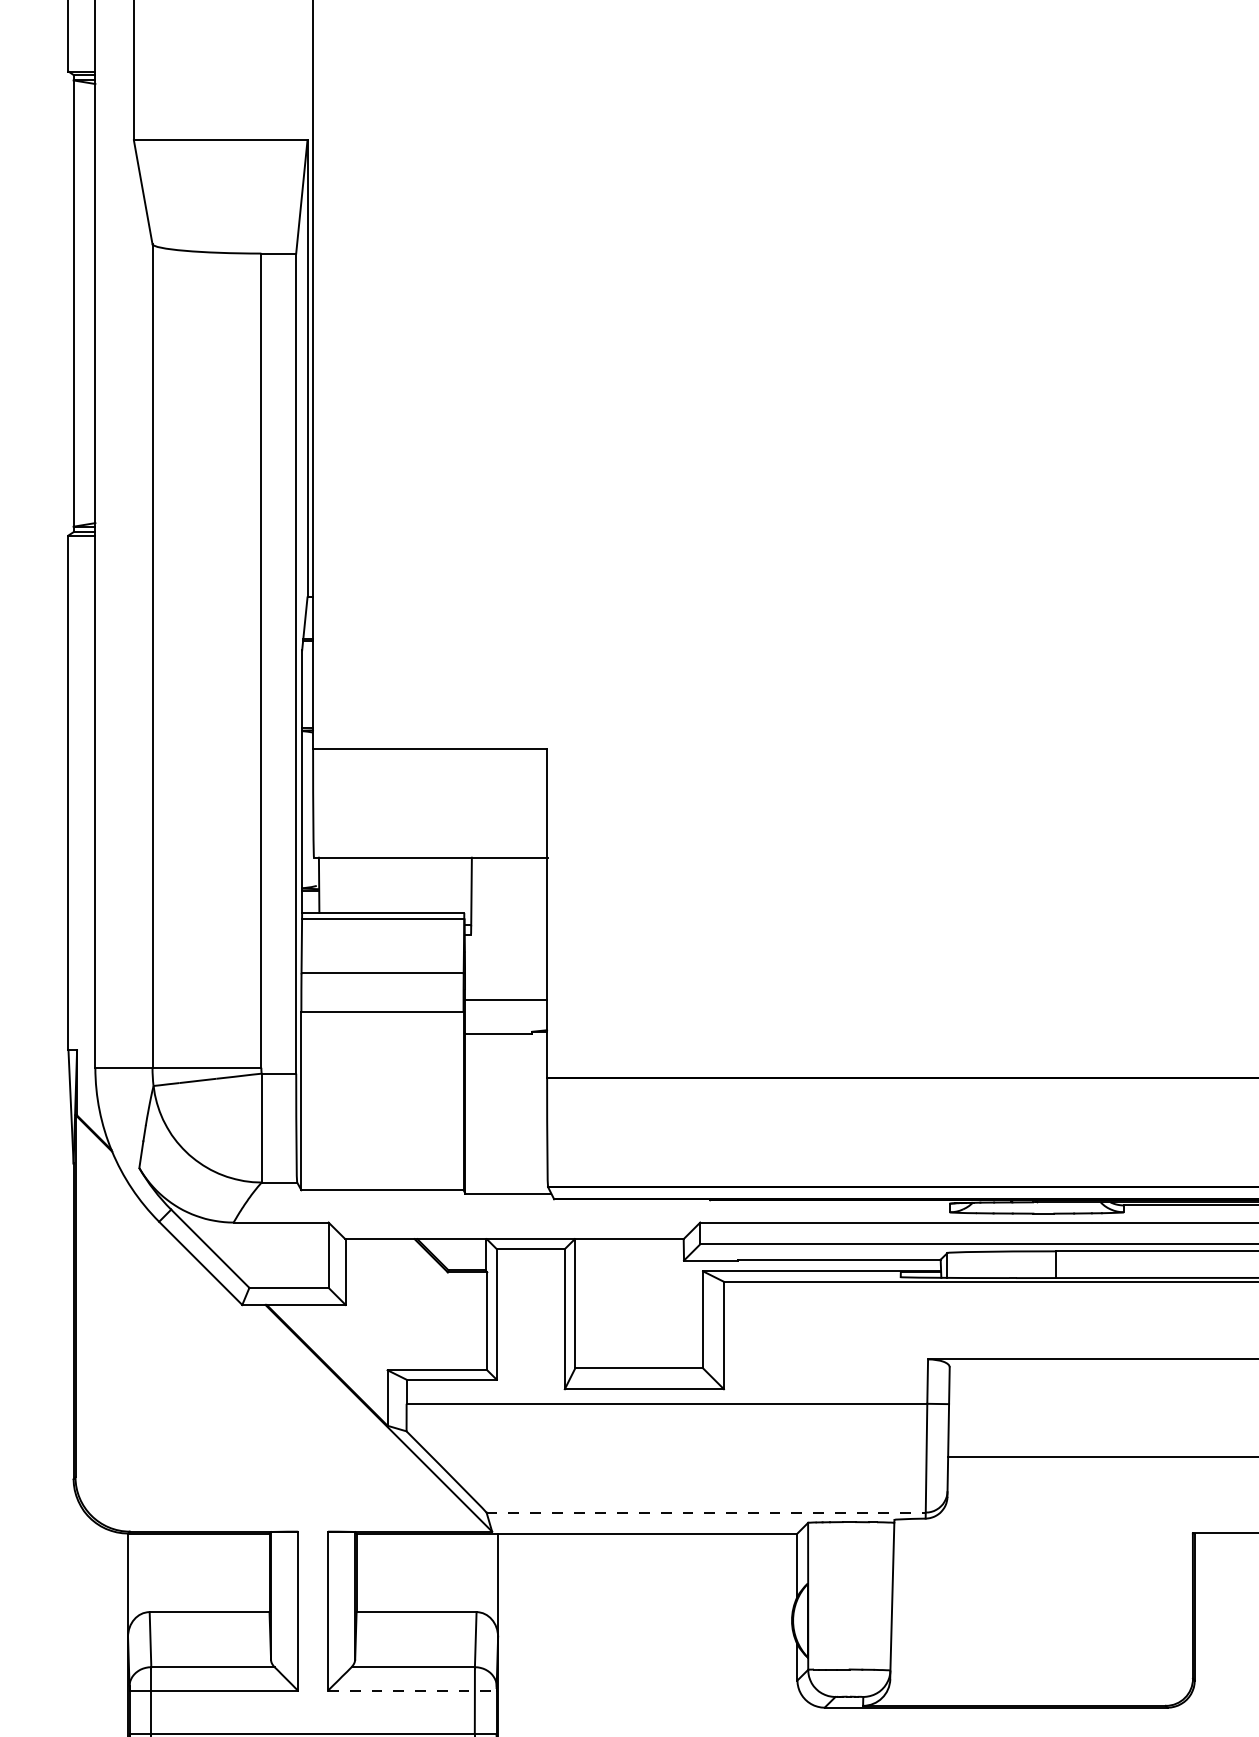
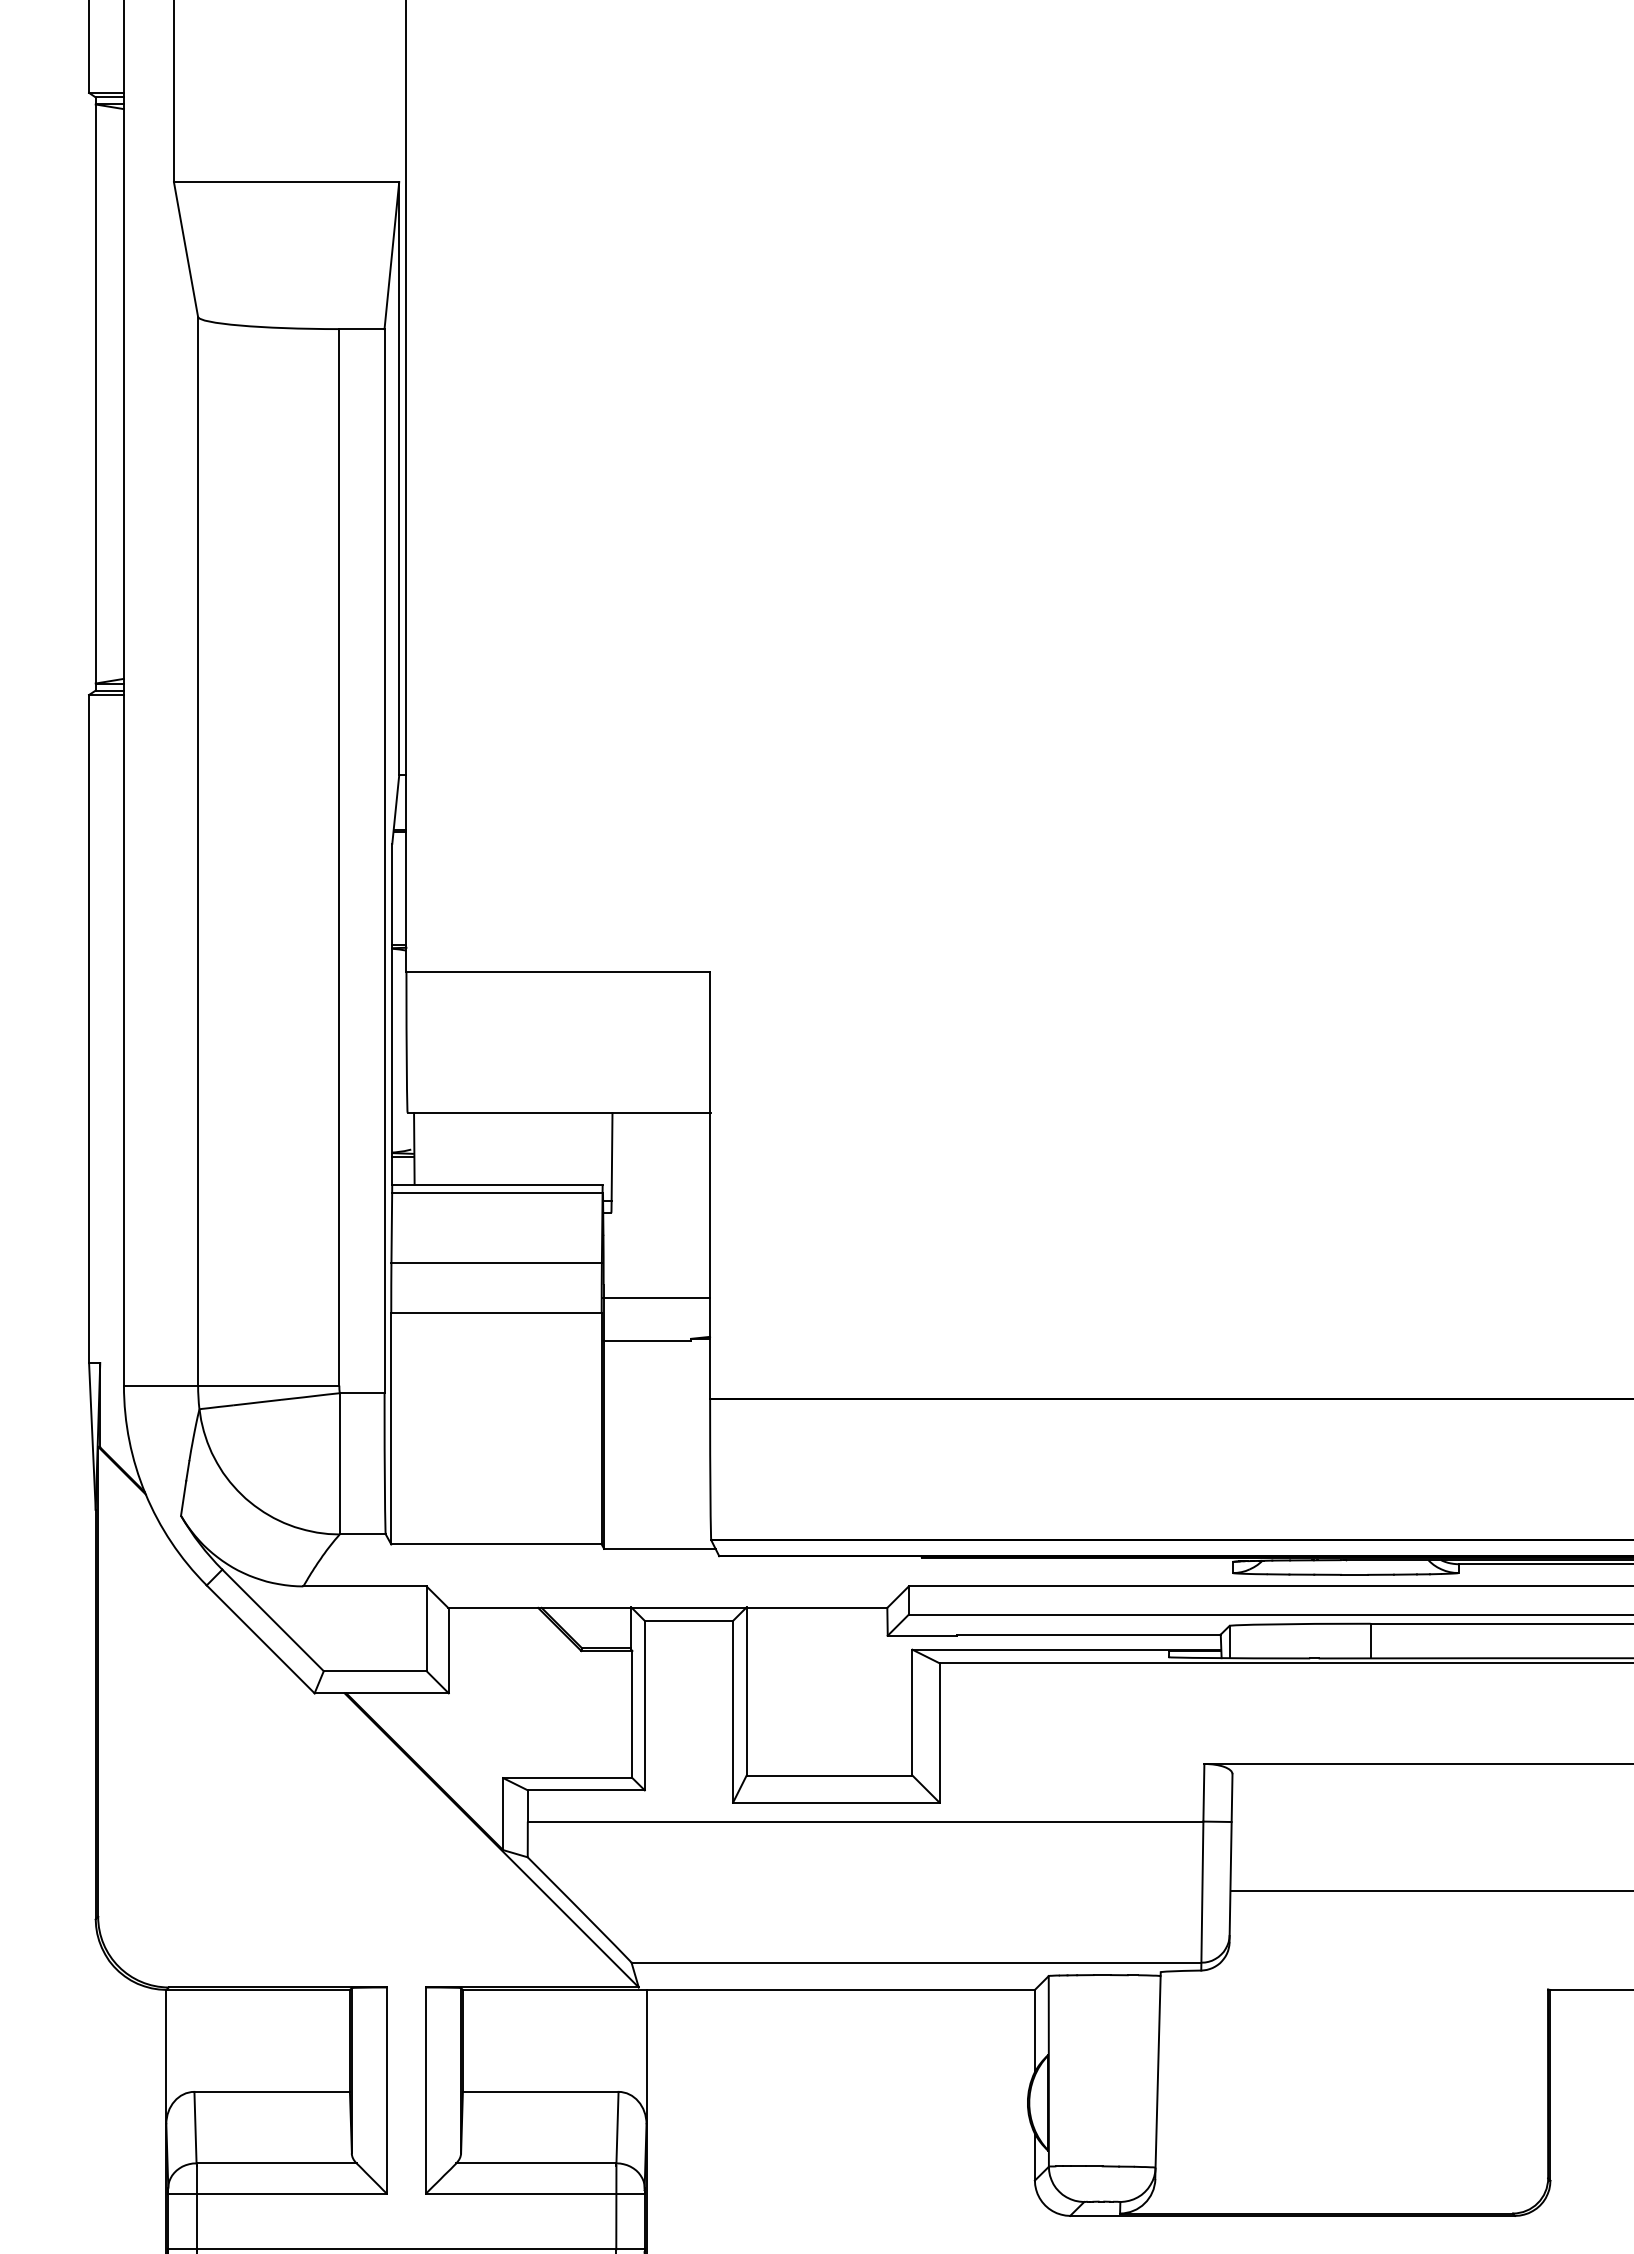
line: (706, 1512) -> (916, 1962), dashed -> solid
line: (412, 1690) -> (535, 2193), dashed -> solid

